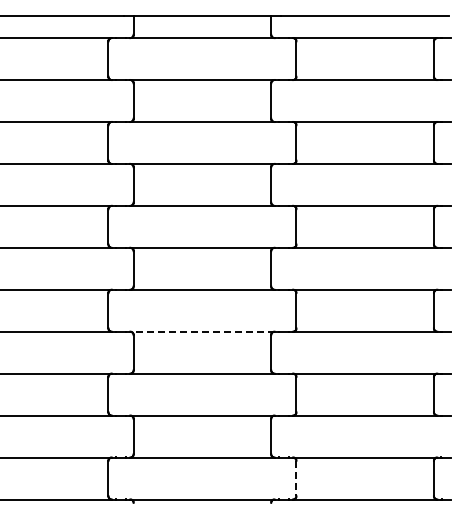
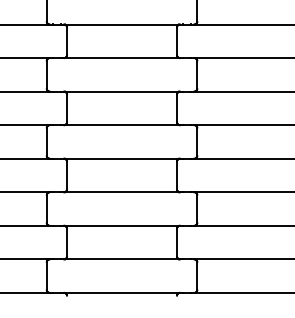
line: (201, 331) -> (121, 158), dashed -> solid
line: (296, 478) -> (197, 276), dashed -> solid

